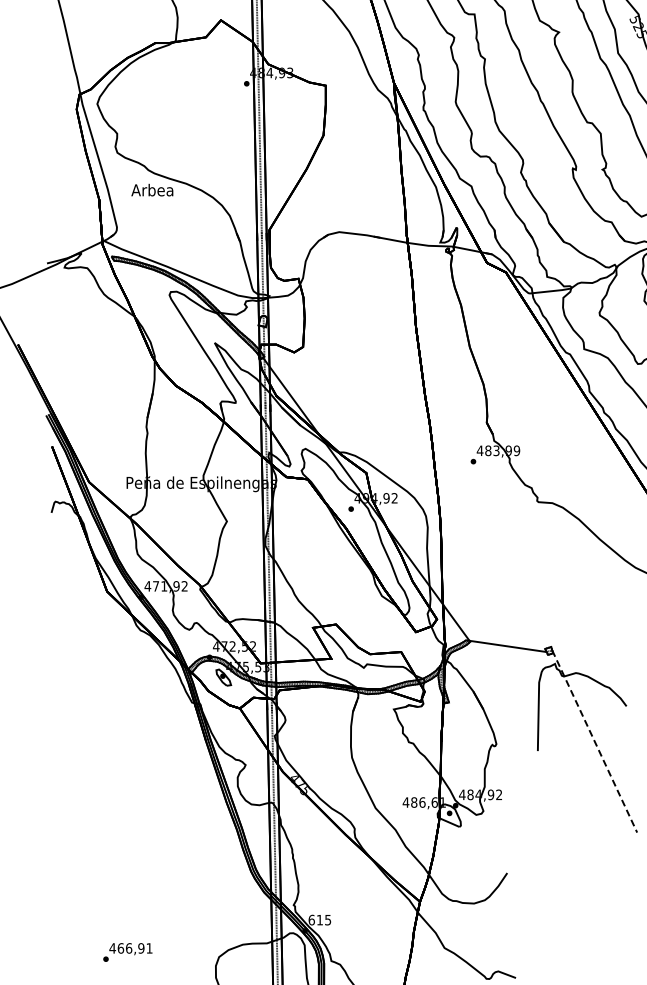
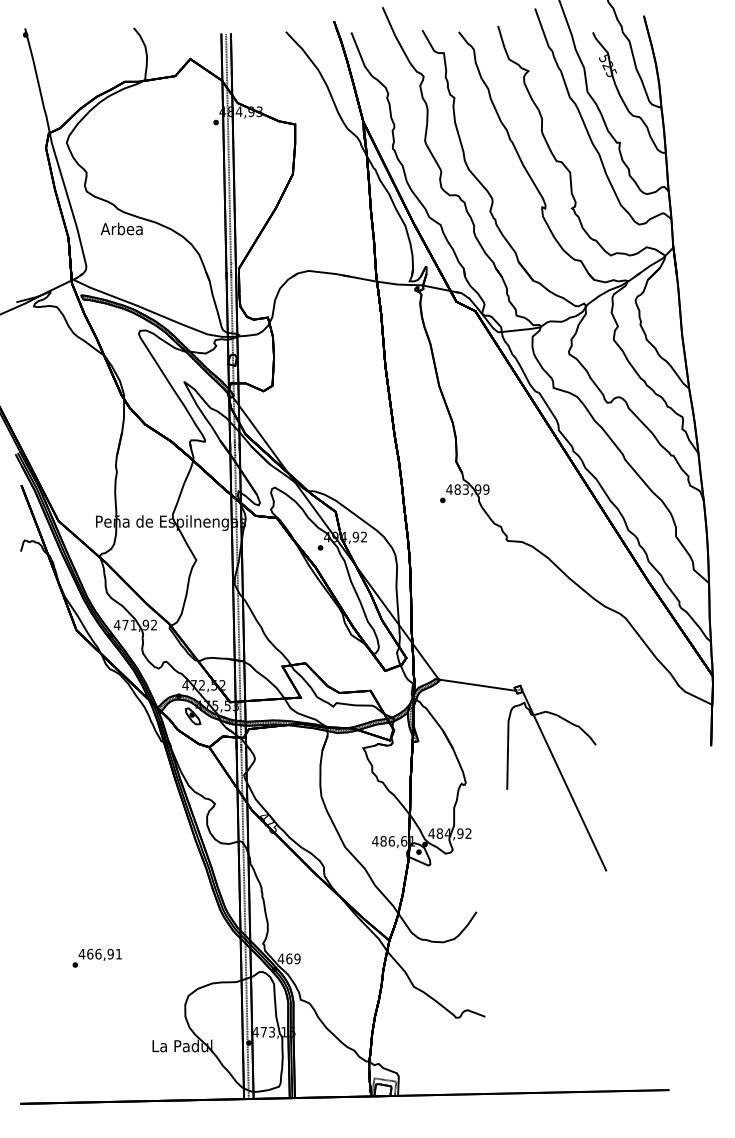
line: (595, 741) -> (564, 780), dashed -> solid
text: (319, 919) -> (288, 958), 615 -> 469
text: (127, 951) -> (96, 957), moved

